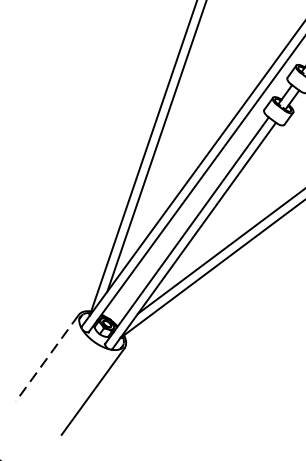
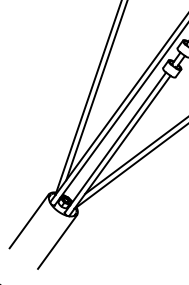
line: (46, 358) -> (28, 221), dashed -> solid

